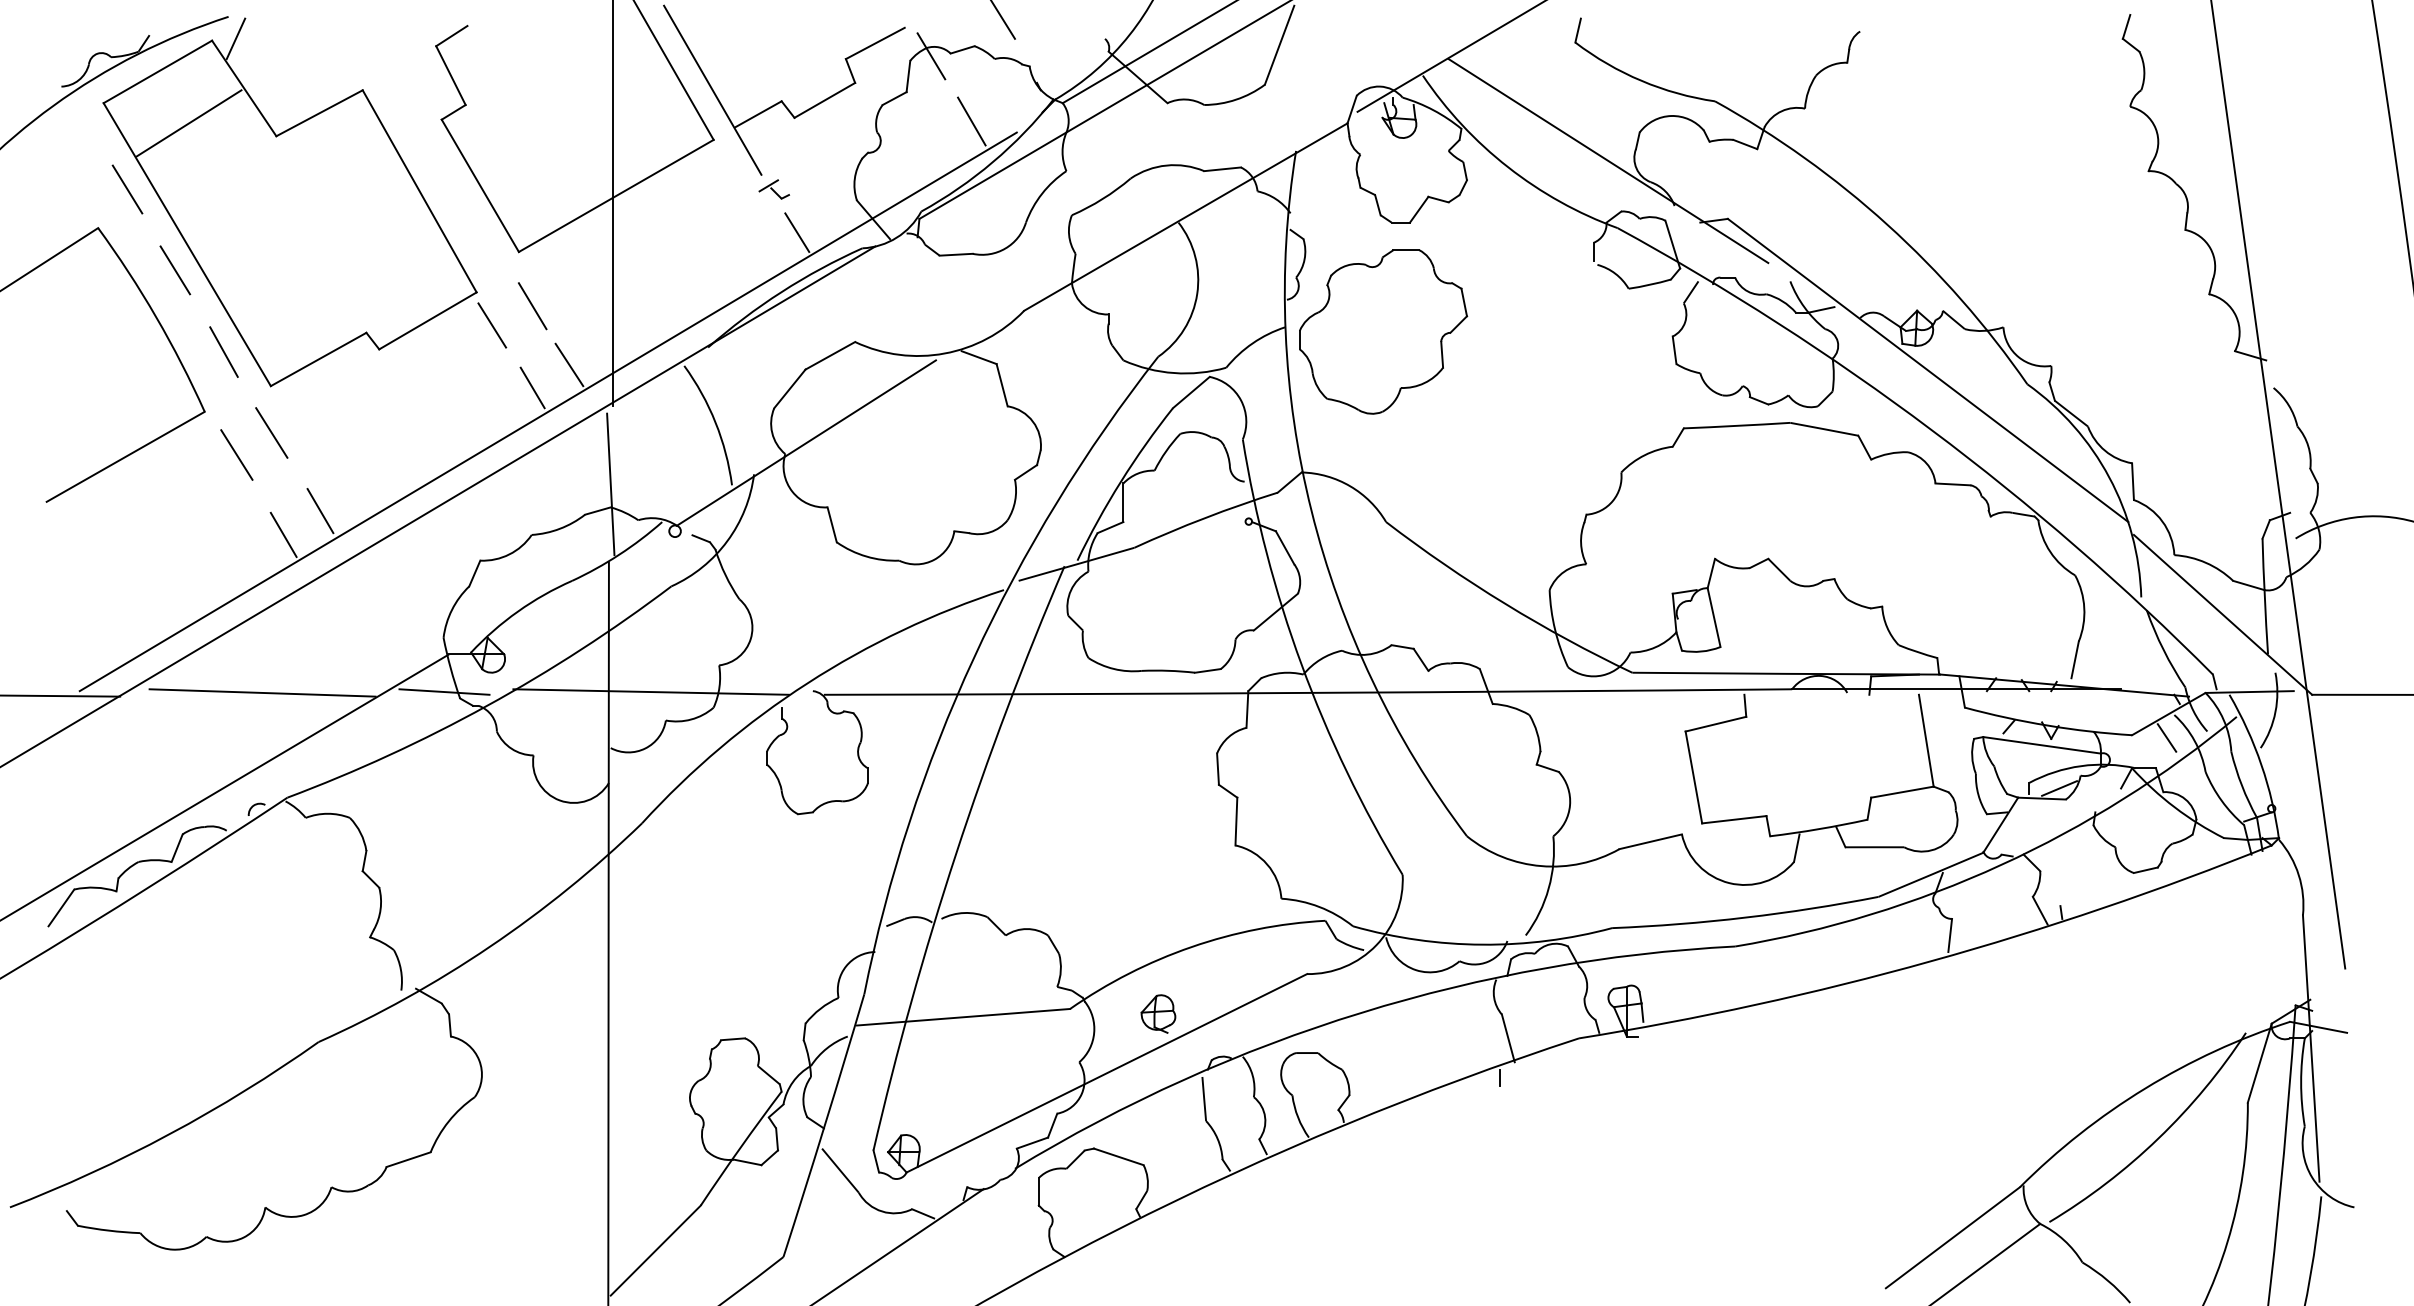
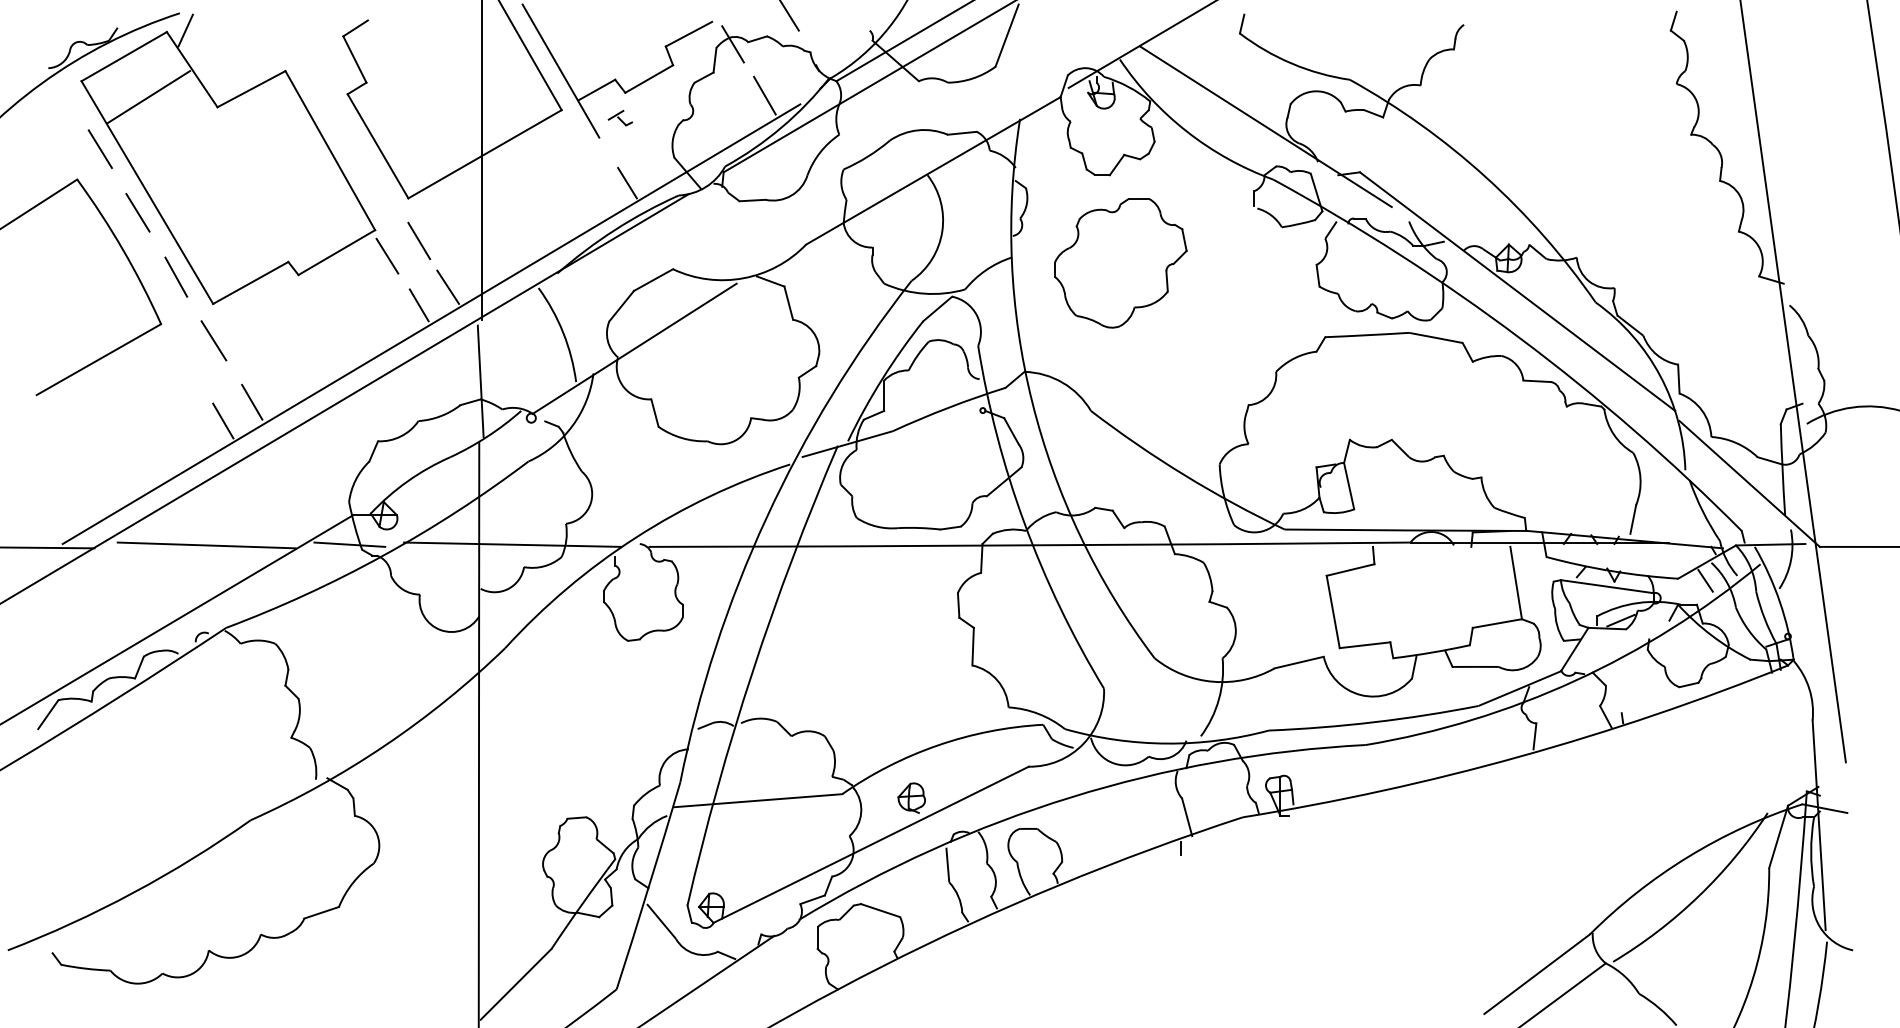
part: (773, 188) -> (619, 117), moved
part: (1382, 332) -> (1120, 263), moved
line: (236, 454) -> (186, 357), removed

